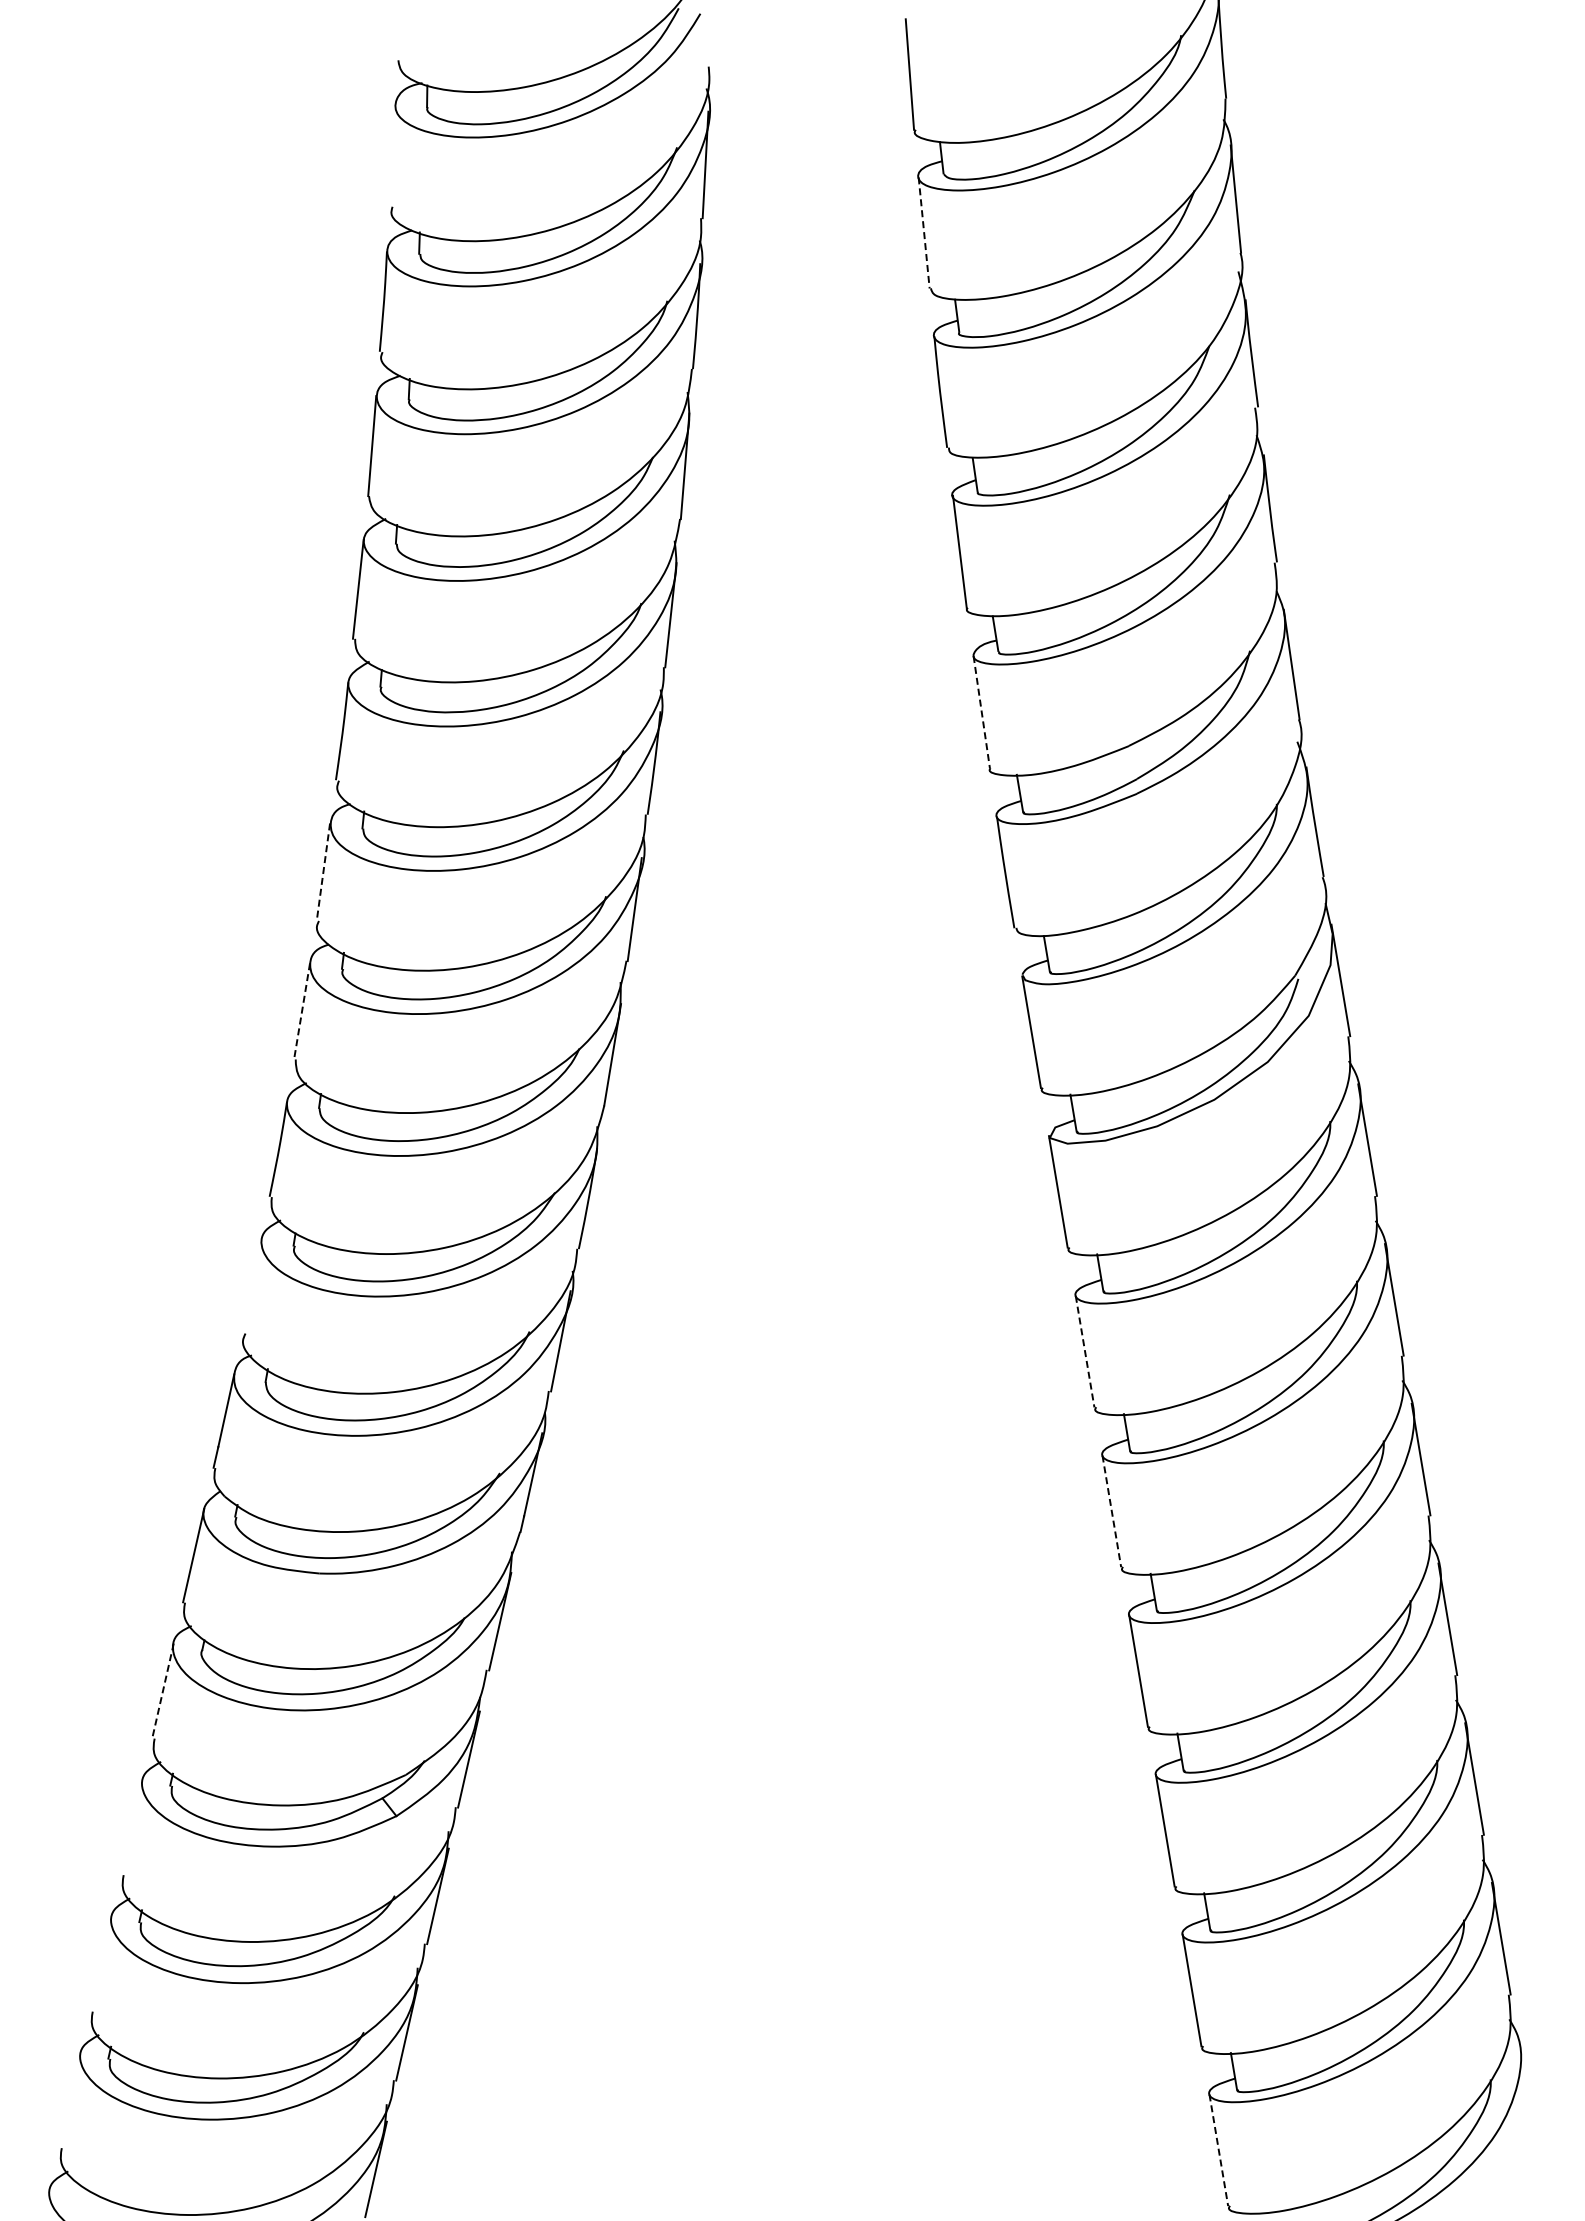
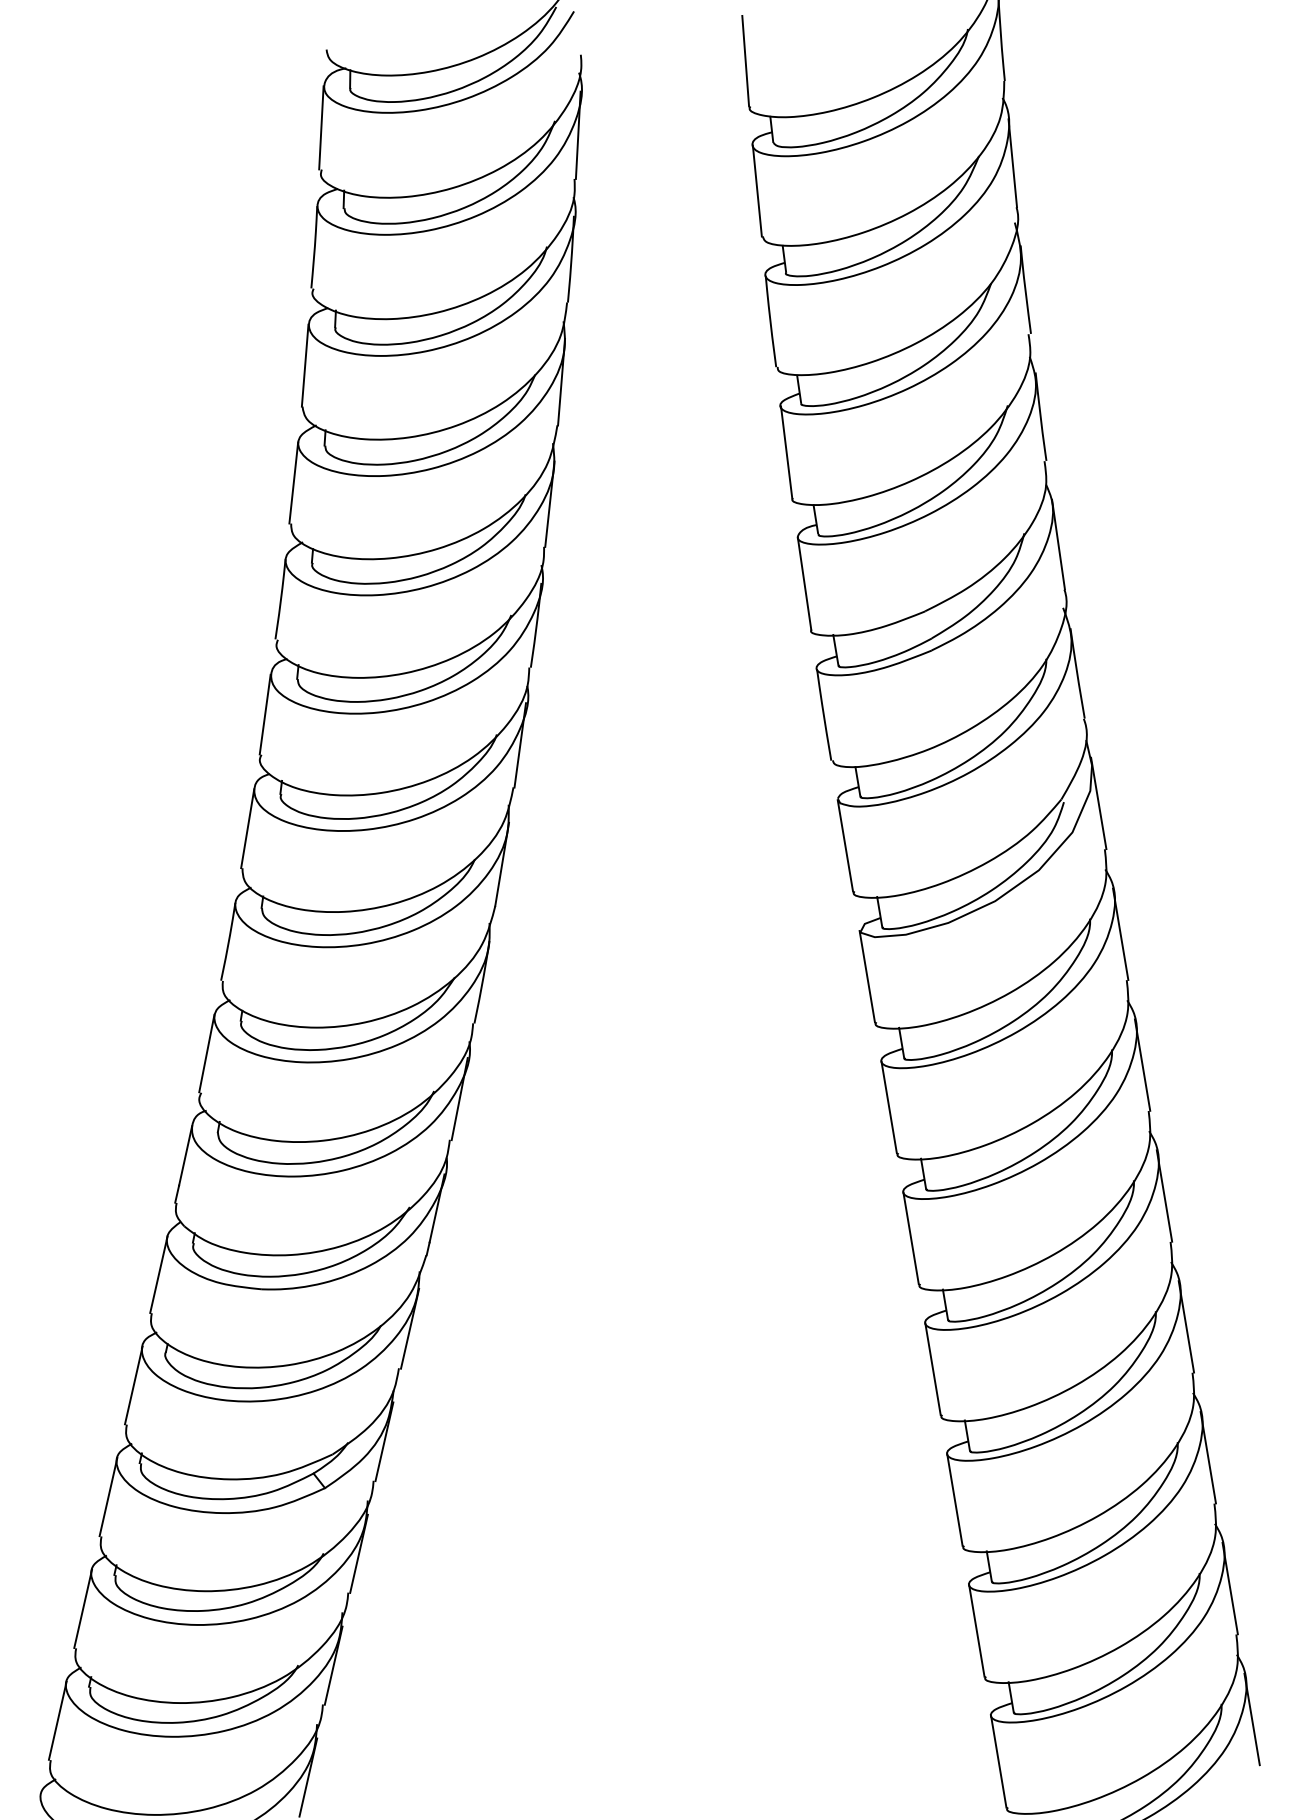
line: (391, 155) -> (320, 127), added
line: (924, 232) -> (757, 190), dashed -> solid
line: (981, 712) -> (804, 583), dashed -> solid
line: (323, 872) -> (265, 715), dashed -> solid
line: (302, 1011) -> (248, 828), dashed -> solid
line: (251, 1285) -> (206, 1053), added
line: (1085, 1351) -> (889, 1107), dashed -> solid
line: (1111, 1511) -> (910, 1238), dashed -> solid
line: (163, 1690) -> (134, 1385), dashed -> solid
line: (131, 1826) -> (107, 1496), added
line: (101, 1963) -> (83, 1608), added
line: (1527, 2098) -> (1251, 1719), added
line: (70, 2099) -> (57, 1720), added
line: (1218, 2150) -> (998, 1762), dashed -> solid

